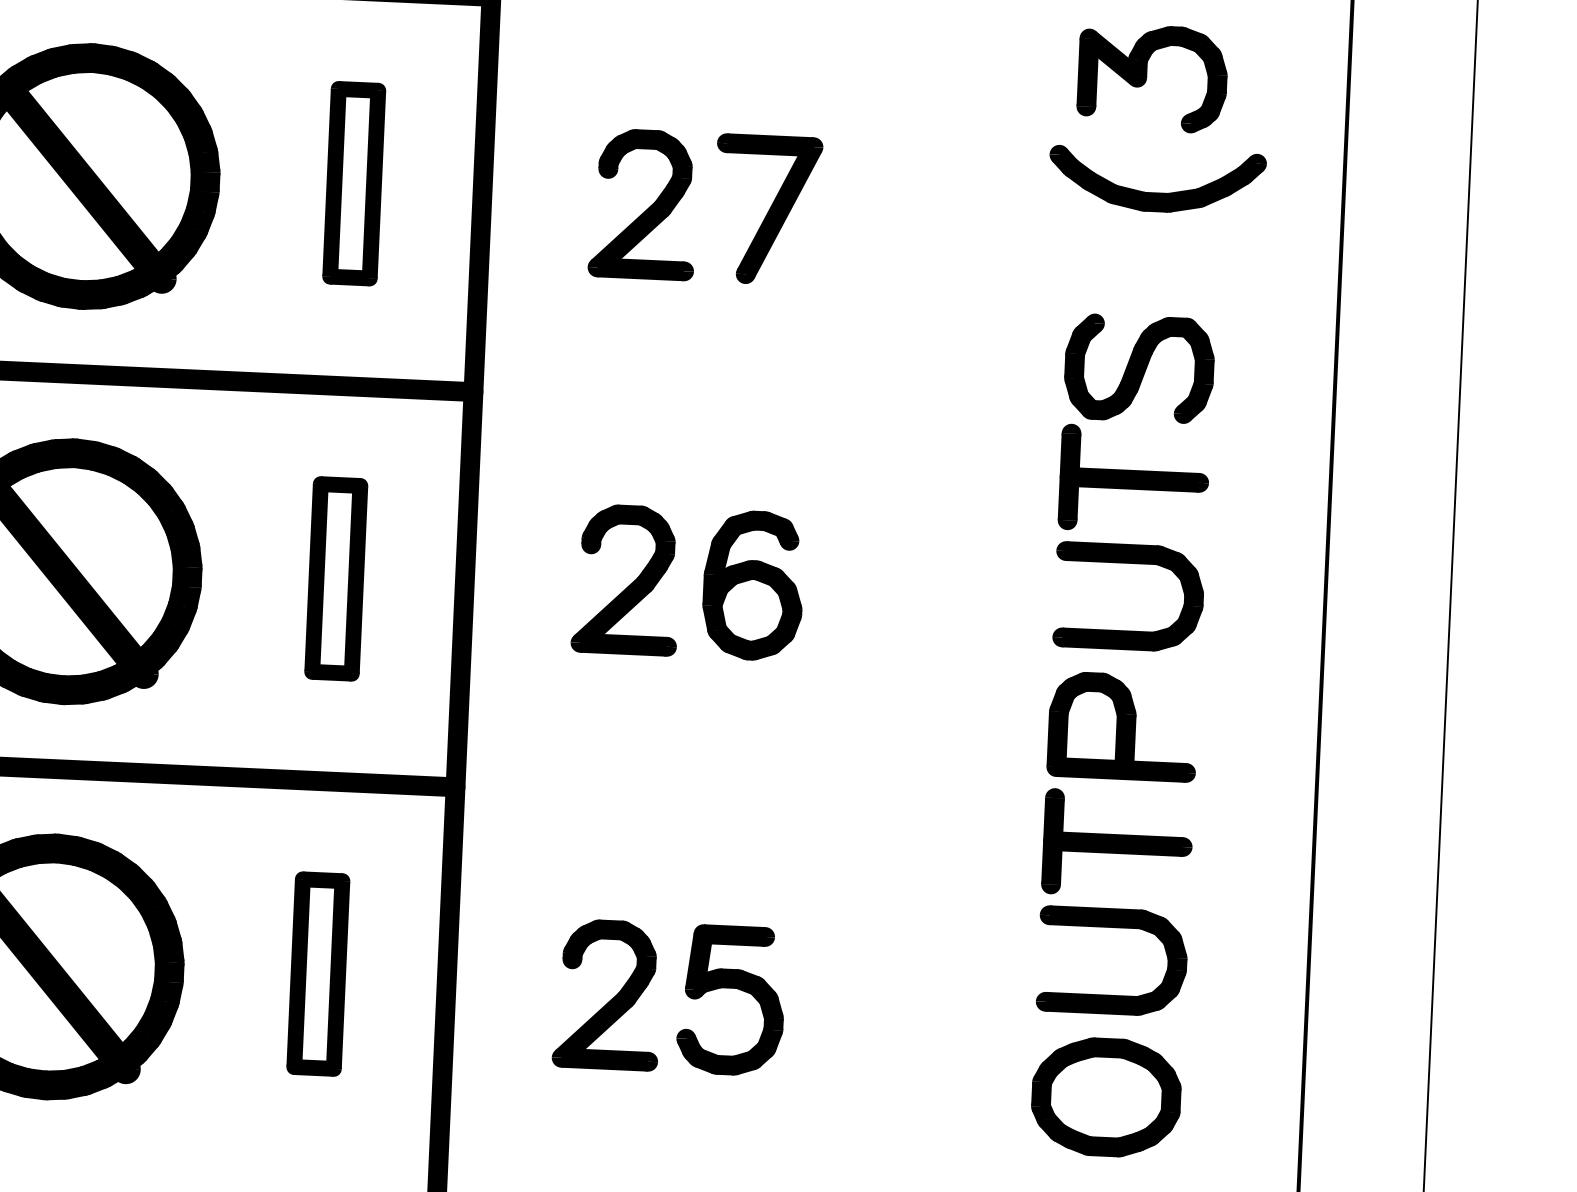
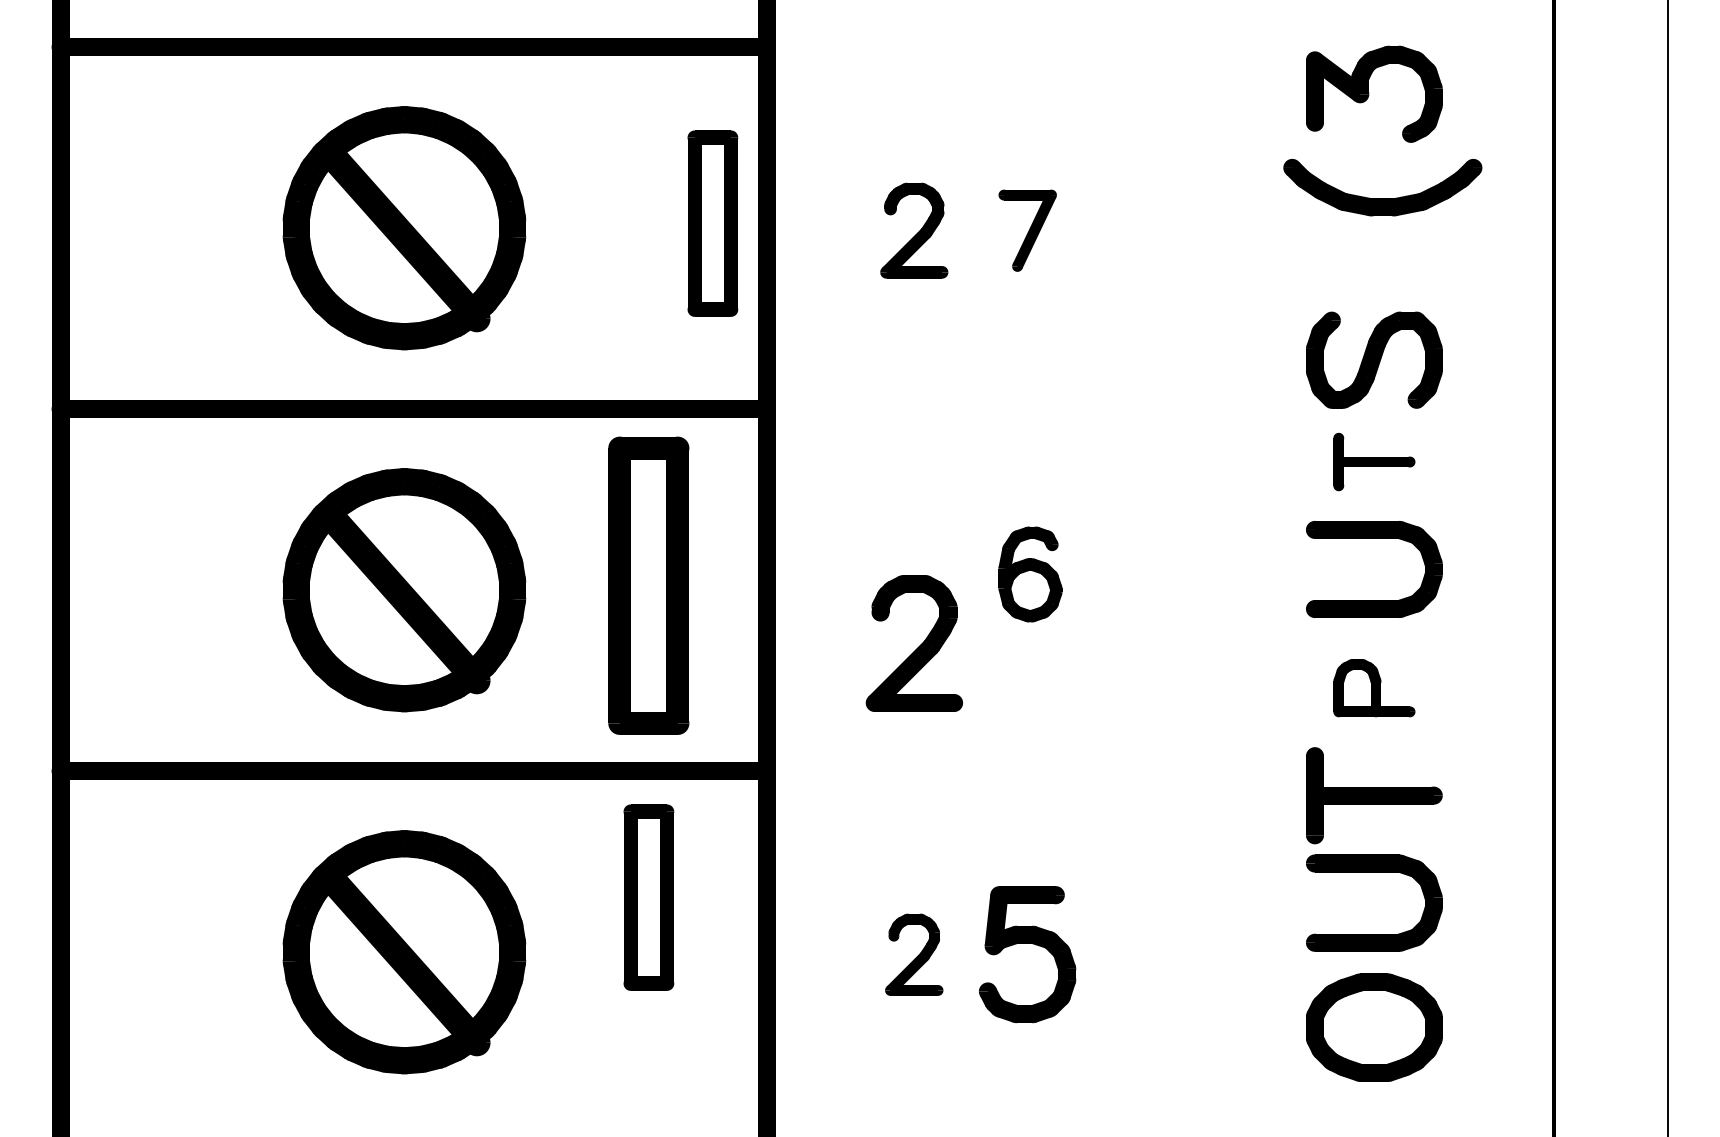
part: (353, 183) -> (712, 223), moved
part: (642, 204) -> (913, 230), size x0.7
part: (767, 209) -> (1027, 230), size x0.6
part: (1134, 479) -> (1374, 461), size x0.6
part: (335, 578) -> (648, 585), size x1.6
part: (625, 579) -> (913, 643), moved
part: (753, 585) -> (1030, 574), size x0.7
part: (1123, 726) -> (1374, 687), size x0.6
part: (317, 973) -> (648, 897), moved
part: (606, 994) -> (913, 954), size x0.6

